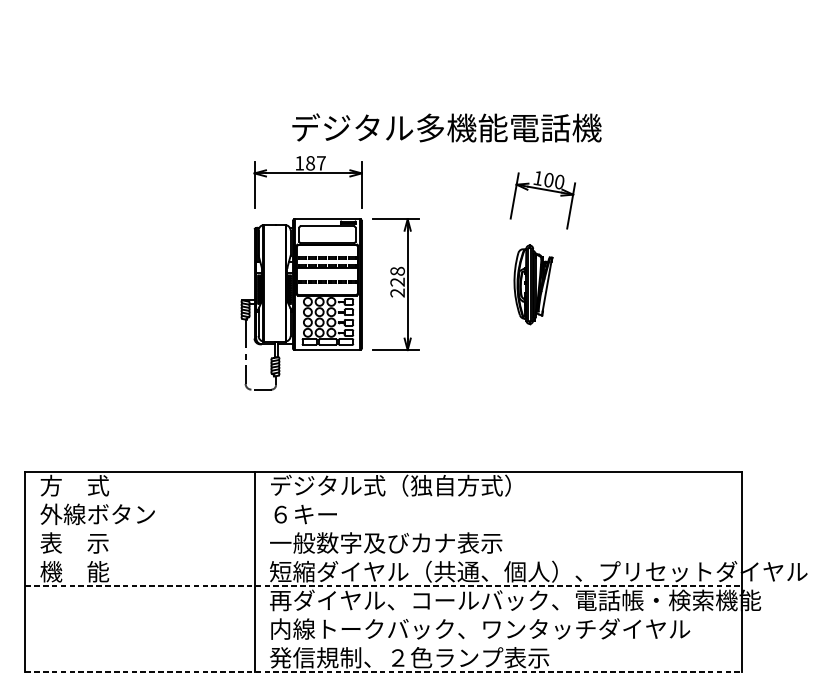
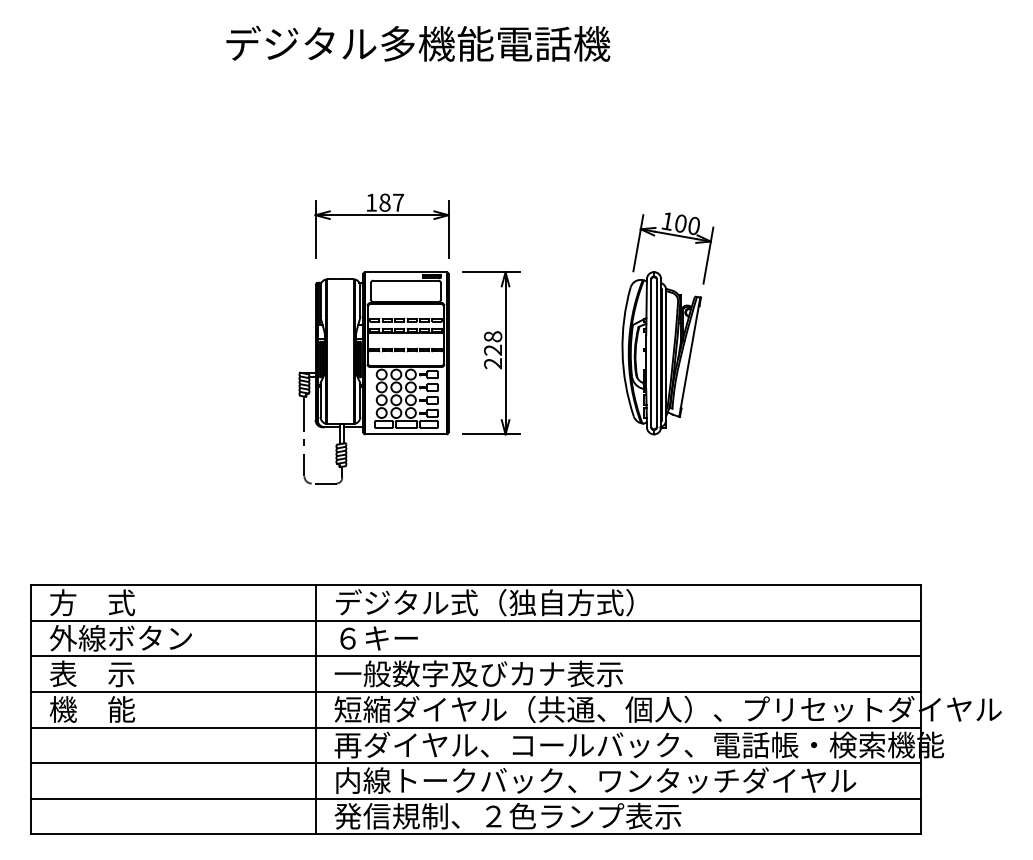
text: (447, 127) -> (418, 43), moved
part: (533, 284) -> (661, 353), size x1.67
line: (383, 500) -> (475, 620), added
line: (383, 529) -> (475, 656), added
line: (383, 558) -> (475, 692), added
line: (383, 586) -> (475, 727), dashed -> solid
line: (383, 615) -> (475, 763), added
line: (383, 643) -> (475, 798), added
line: (383, 672) -> (475, 834), dashed -> solid

